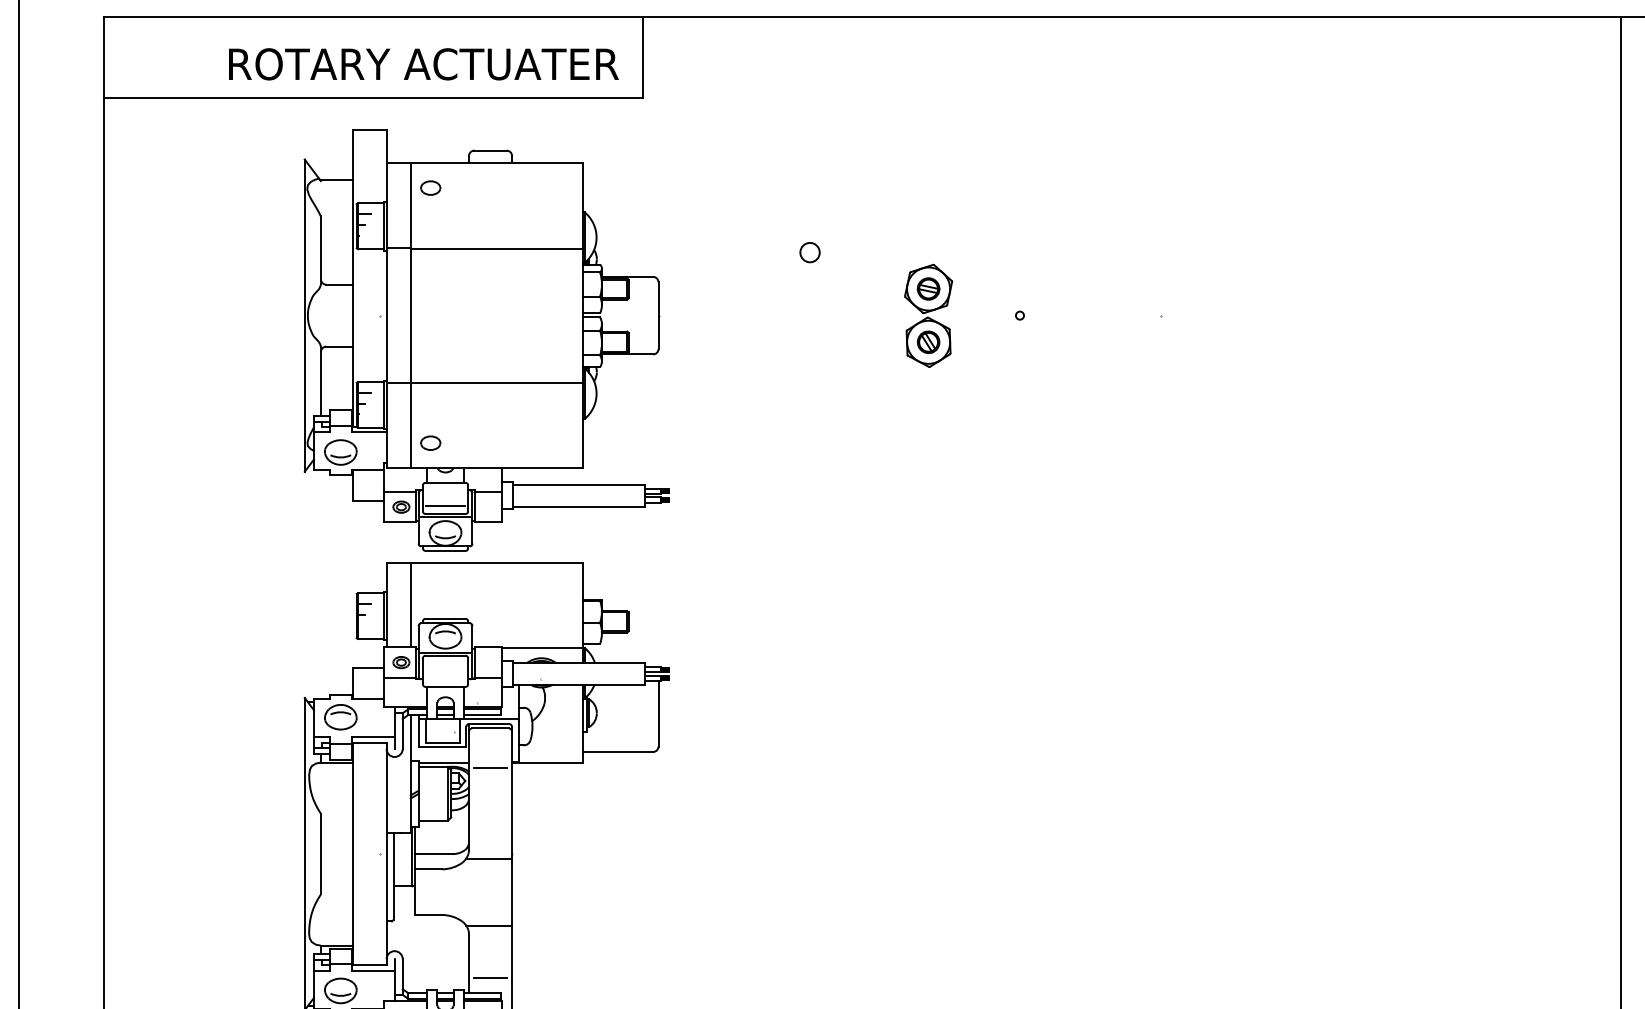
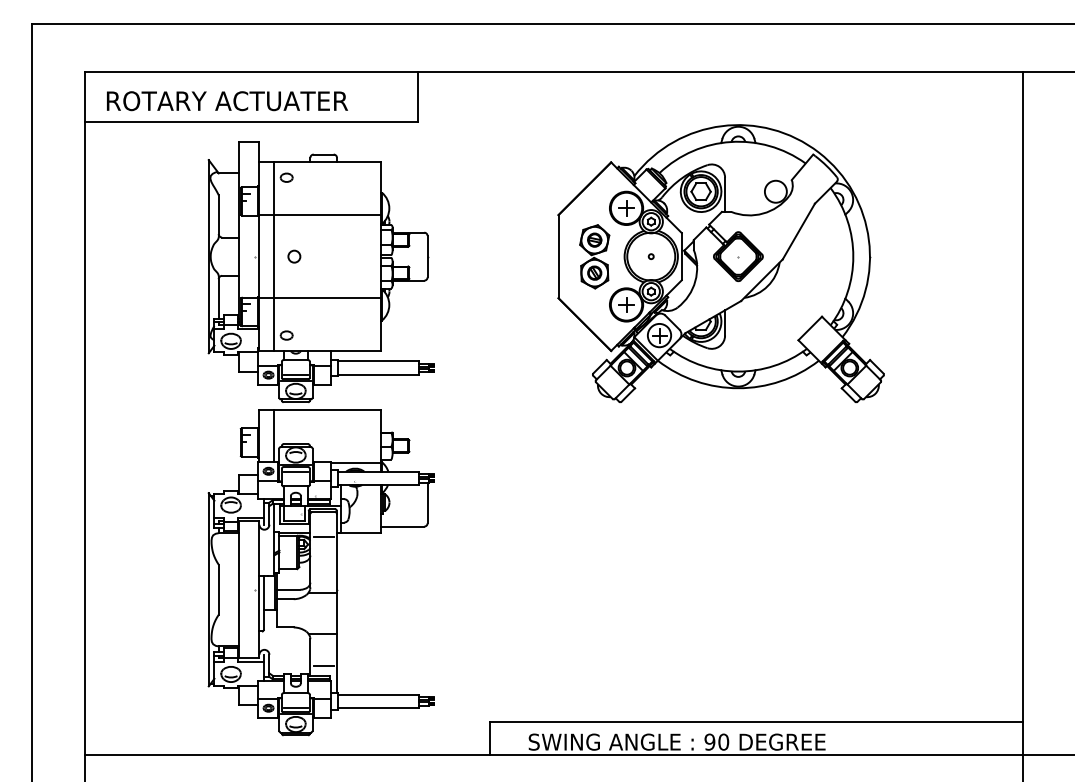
text: (423, 64) -> (227, 101), moved
circle: (810, 252) -> (294, 256), moved
part: (1131, 326) -> (720, 263), added
line: (444, 662) -> (295, 471), added

